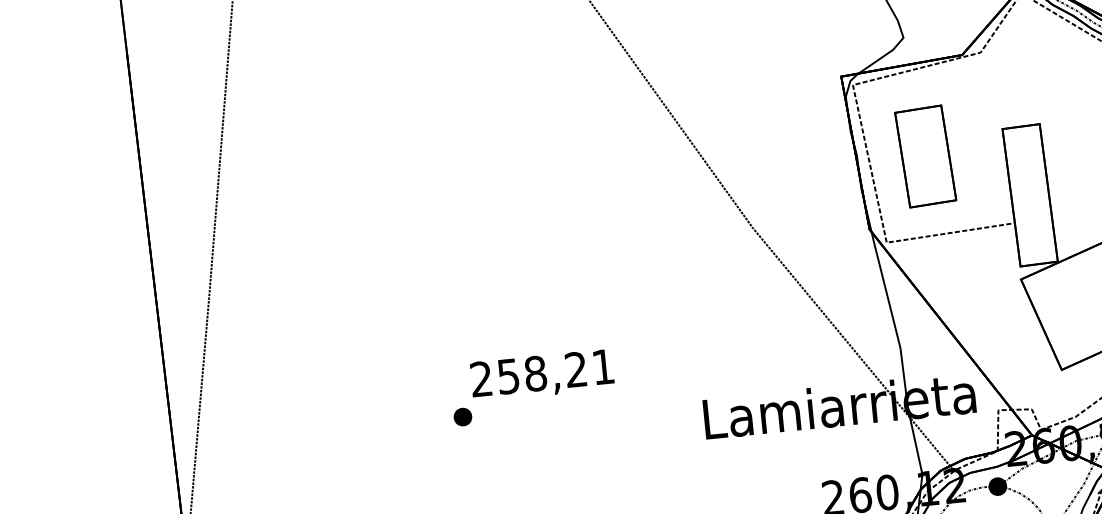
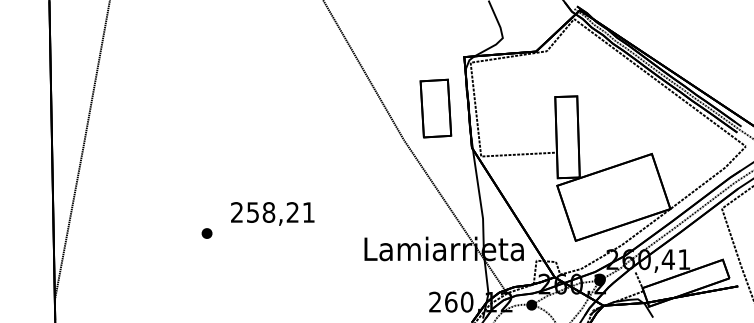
part: (924, 156) -> (435, 108), moved
part: (461, 417) -> (206, 233), moved

